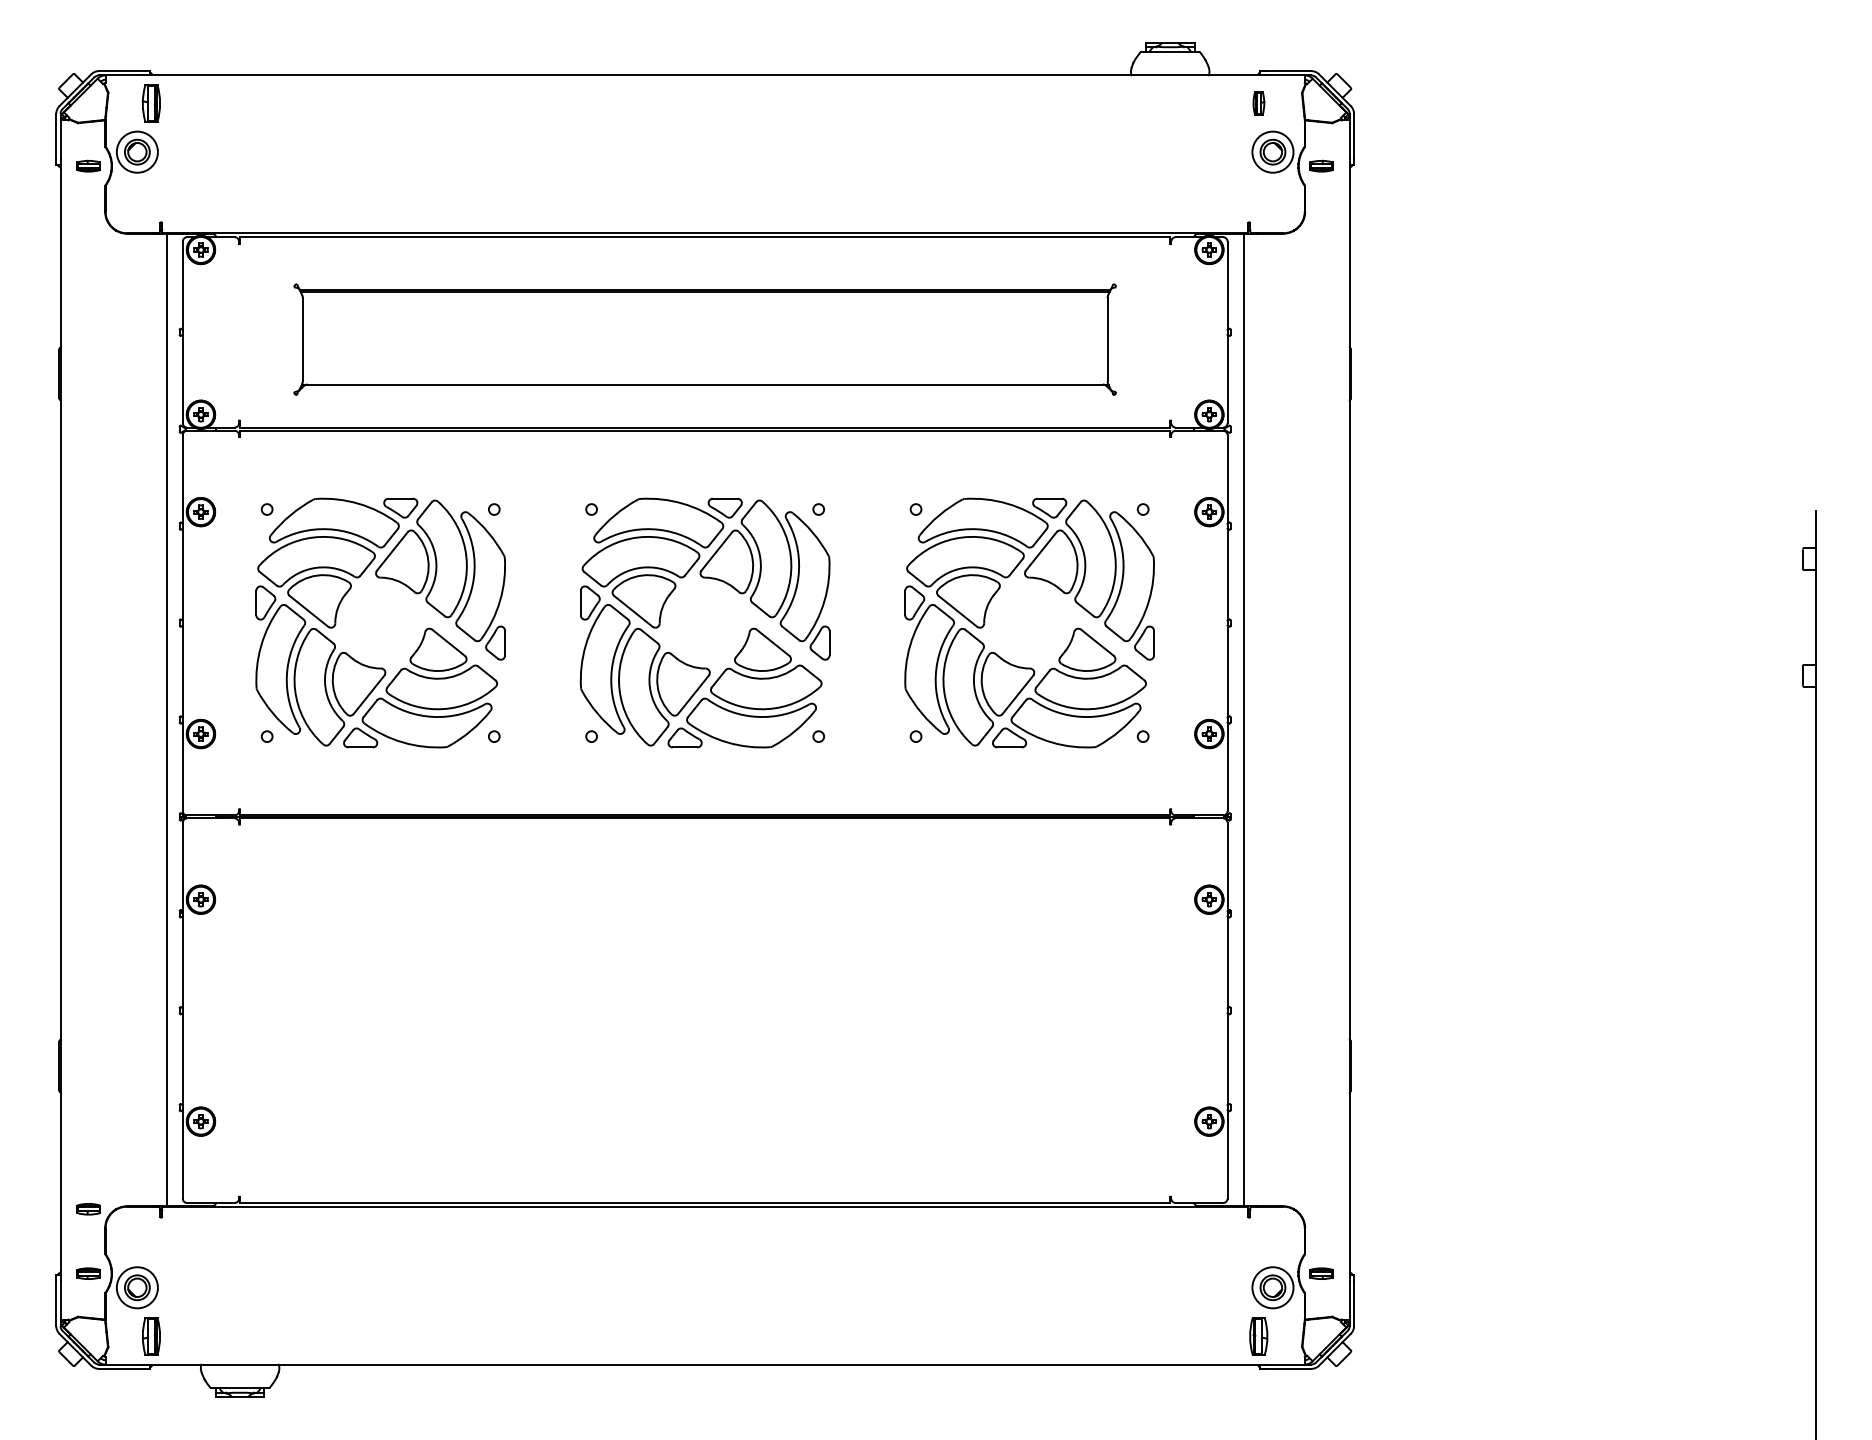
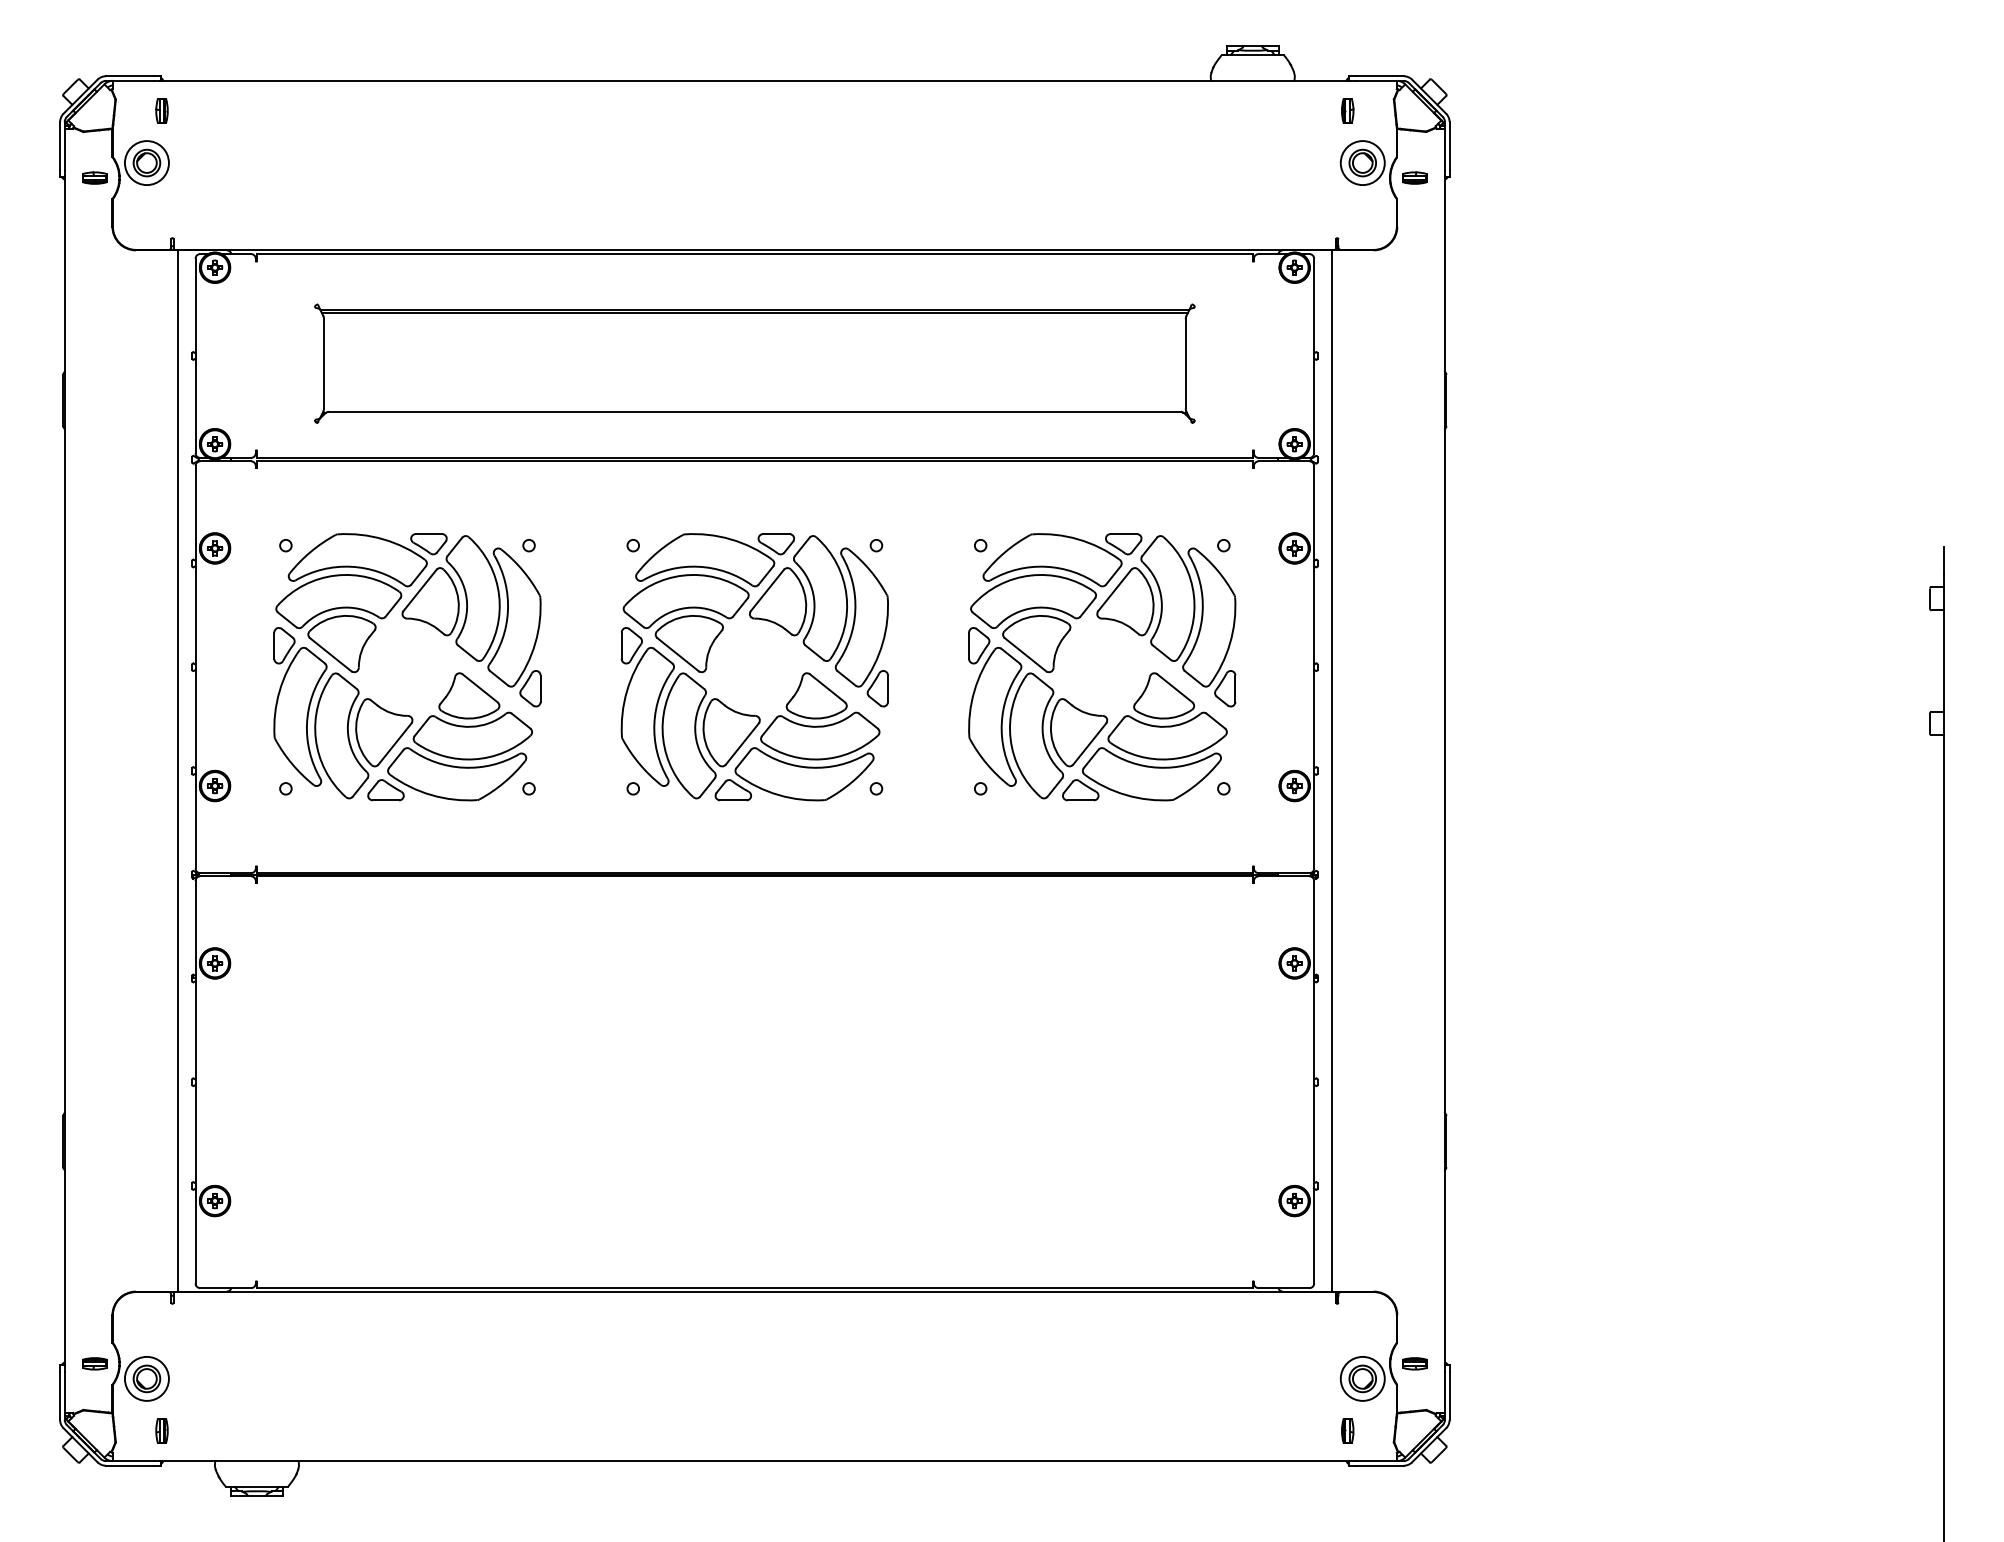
part: (150, 103) -> (161, 110), size x0.62
part: (88, 1208) -> (94, 1294), removed
part: (150, 1335) -> (161, 1430), size x0.62
part: (1258, 1335) -> (1347, 1430), size x0.62

